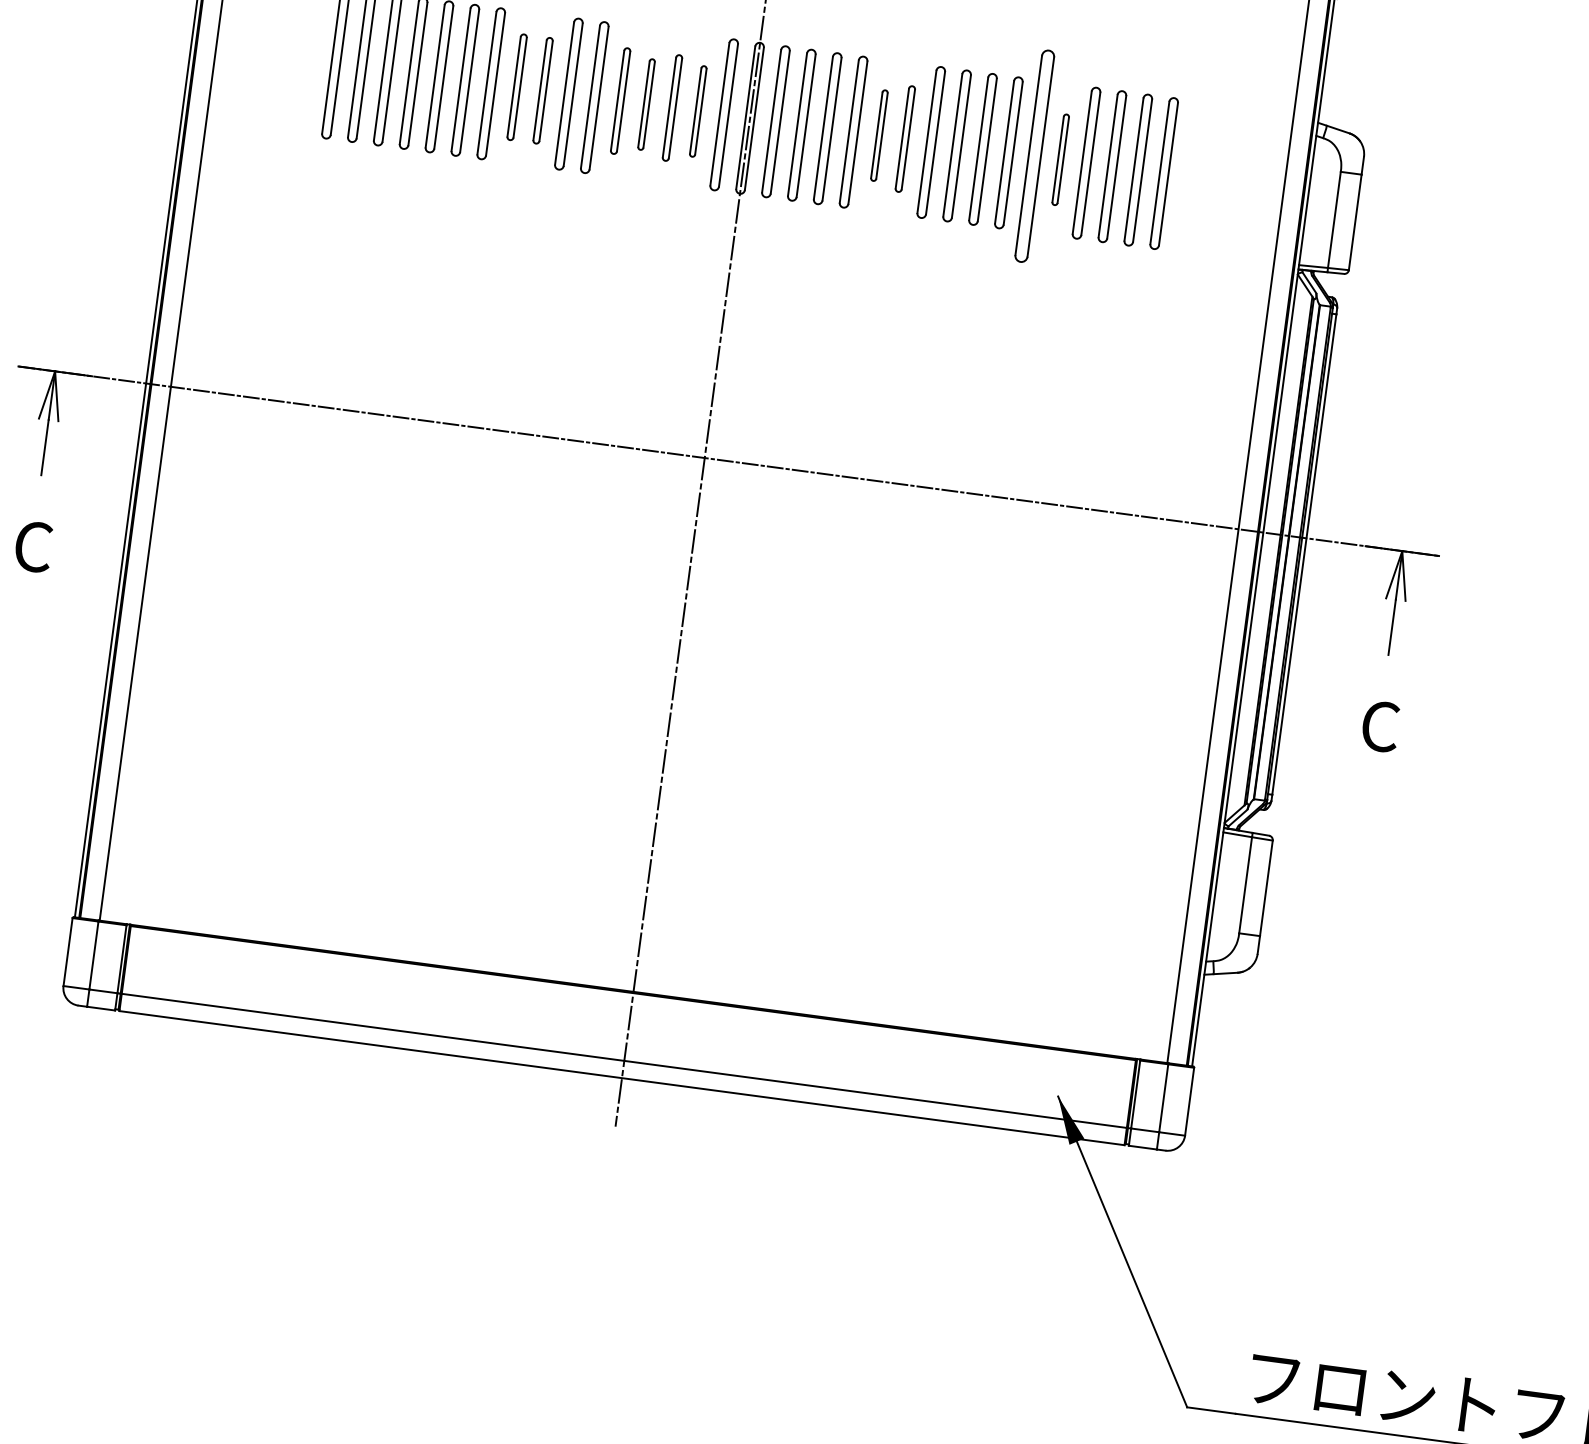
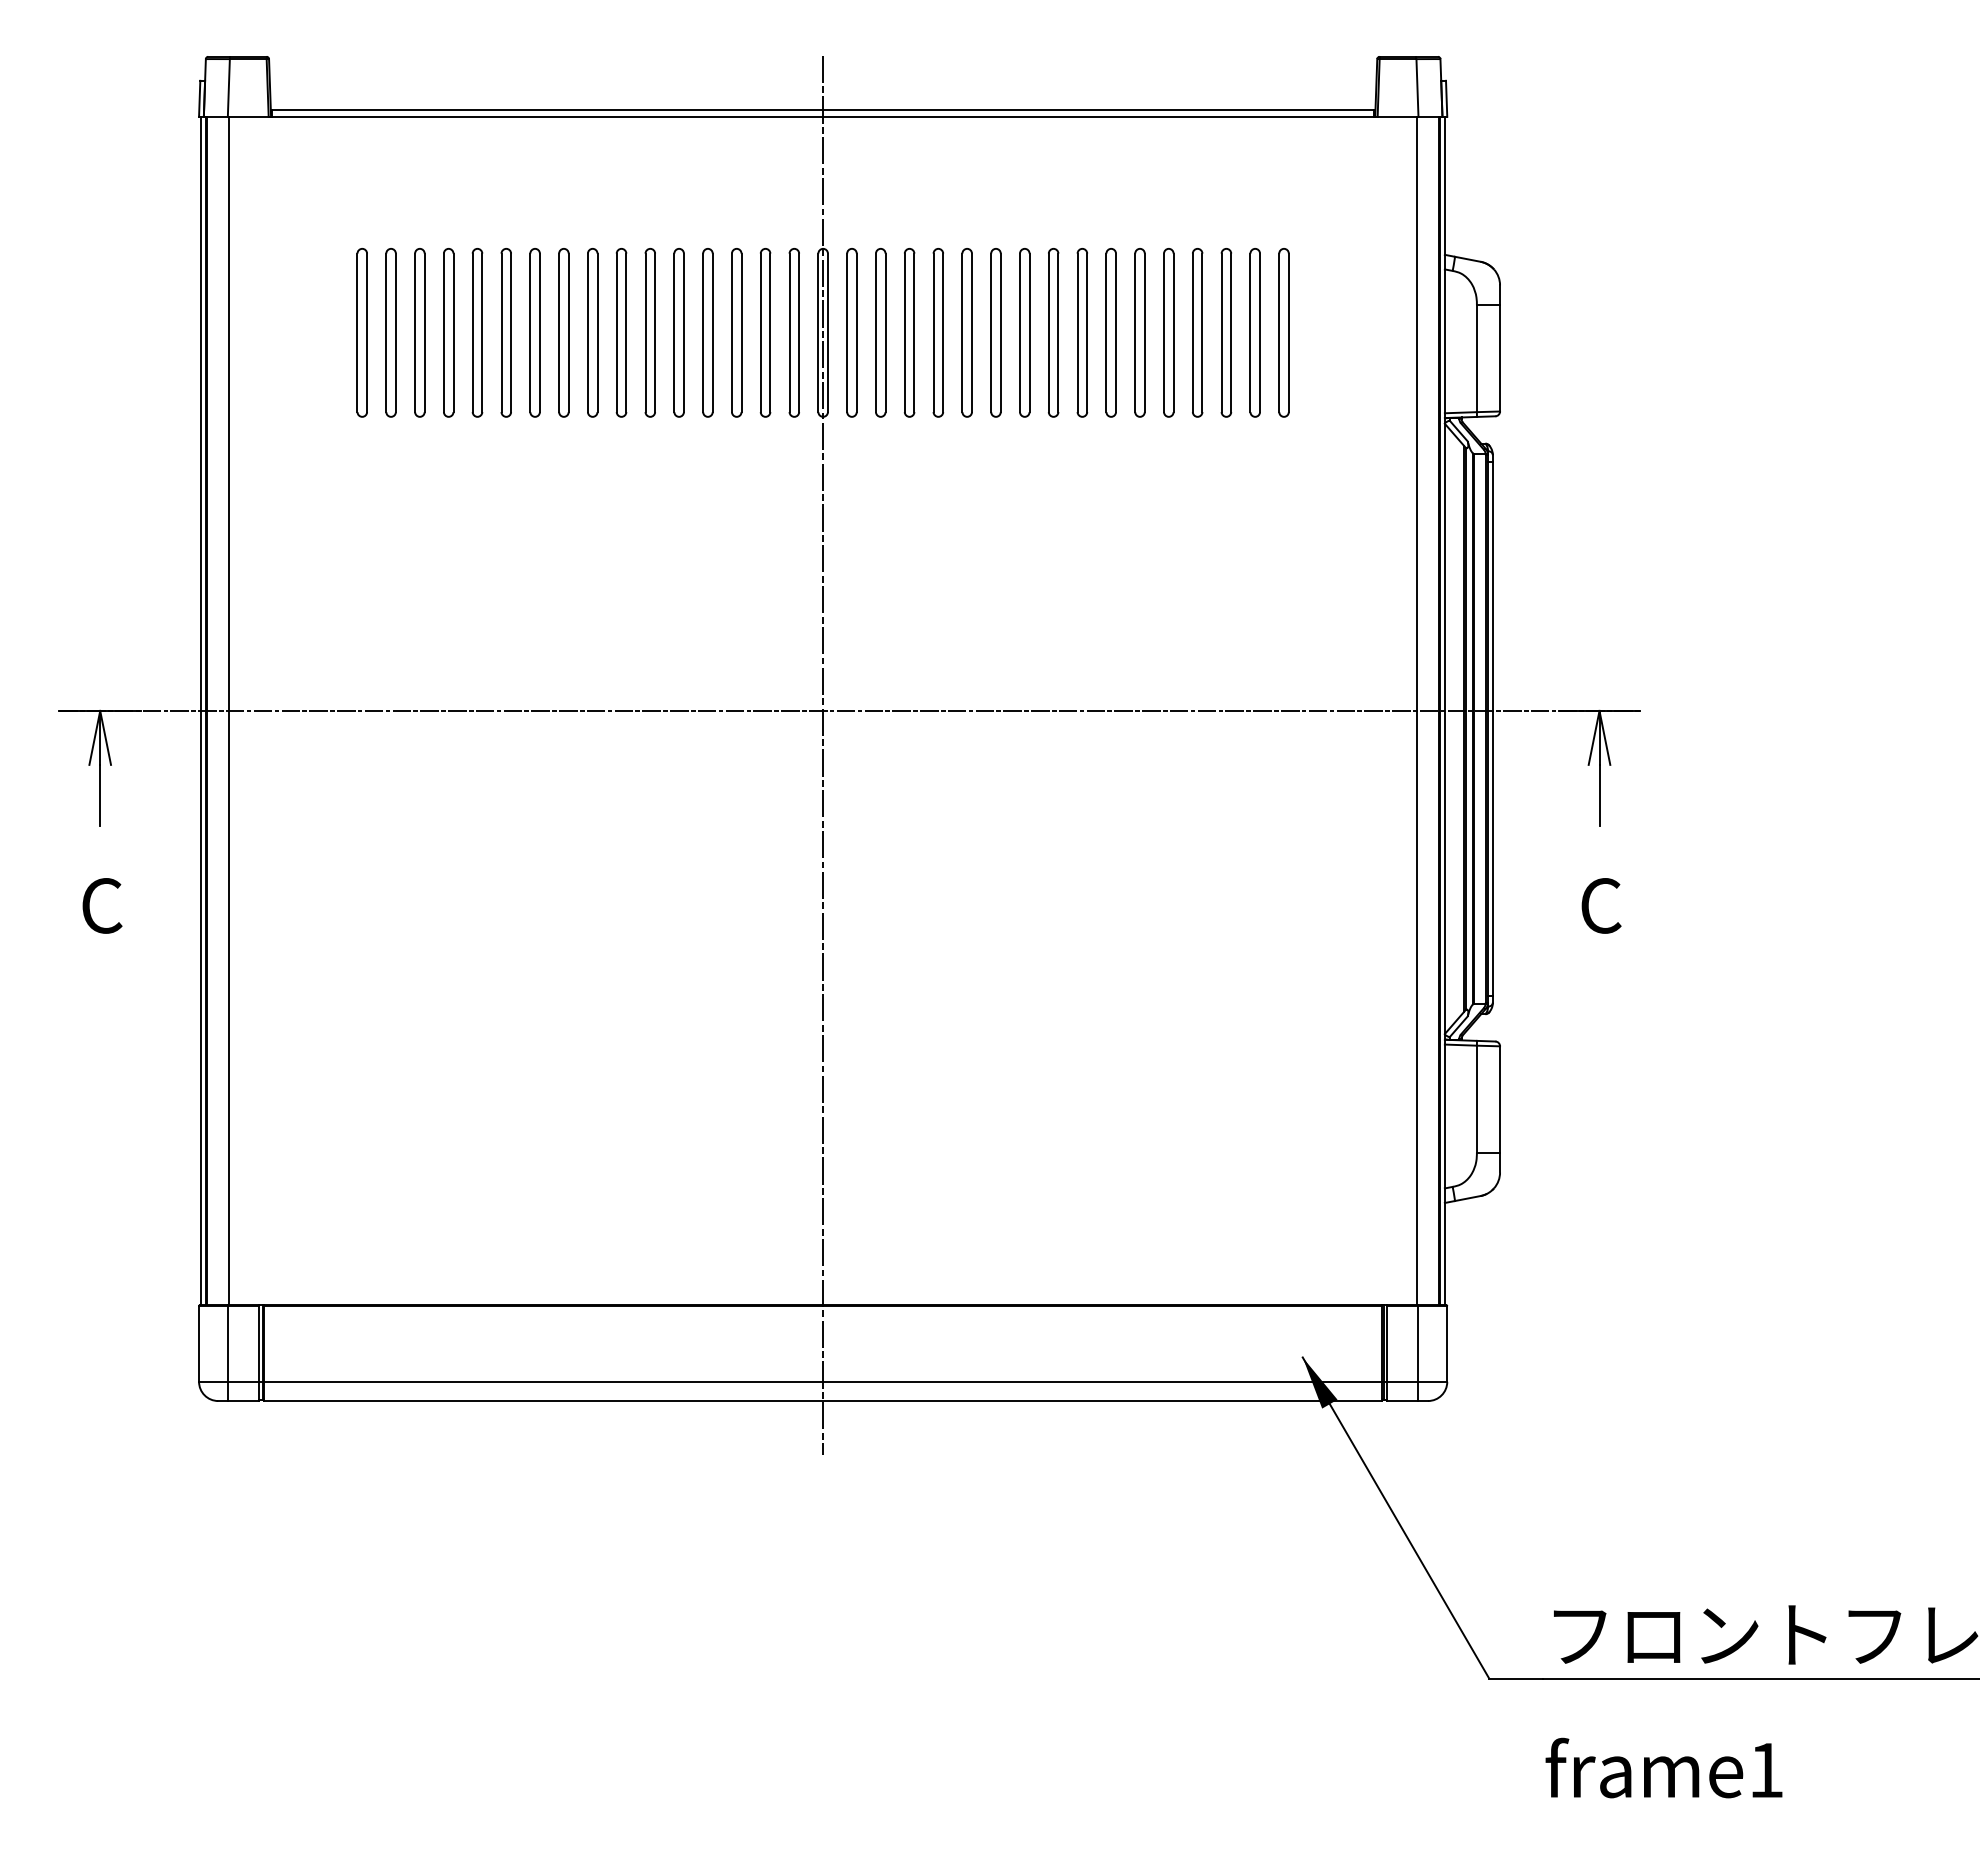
part: (516, 86) -> (563, 332), size x1.43
part: (542, 90) -> (592, 332), size x1.43
part: (620, 100) -> (678, 332), size x1.43
part: (646, 104) -> (707, 332), size x1.67
part: (672, 107) -> (736, 332), size x1.43
part: (698, 111) -> (765, 332), size x1.67
part: (878, 135) -> (966, 332), size x1.67
part: (904, 138) -> (995, 332), size x1.43
part: (1034, 155) -> (1139, 332), size x0.71
part: (1060, 159) -> (1168, 332), size x1.67

